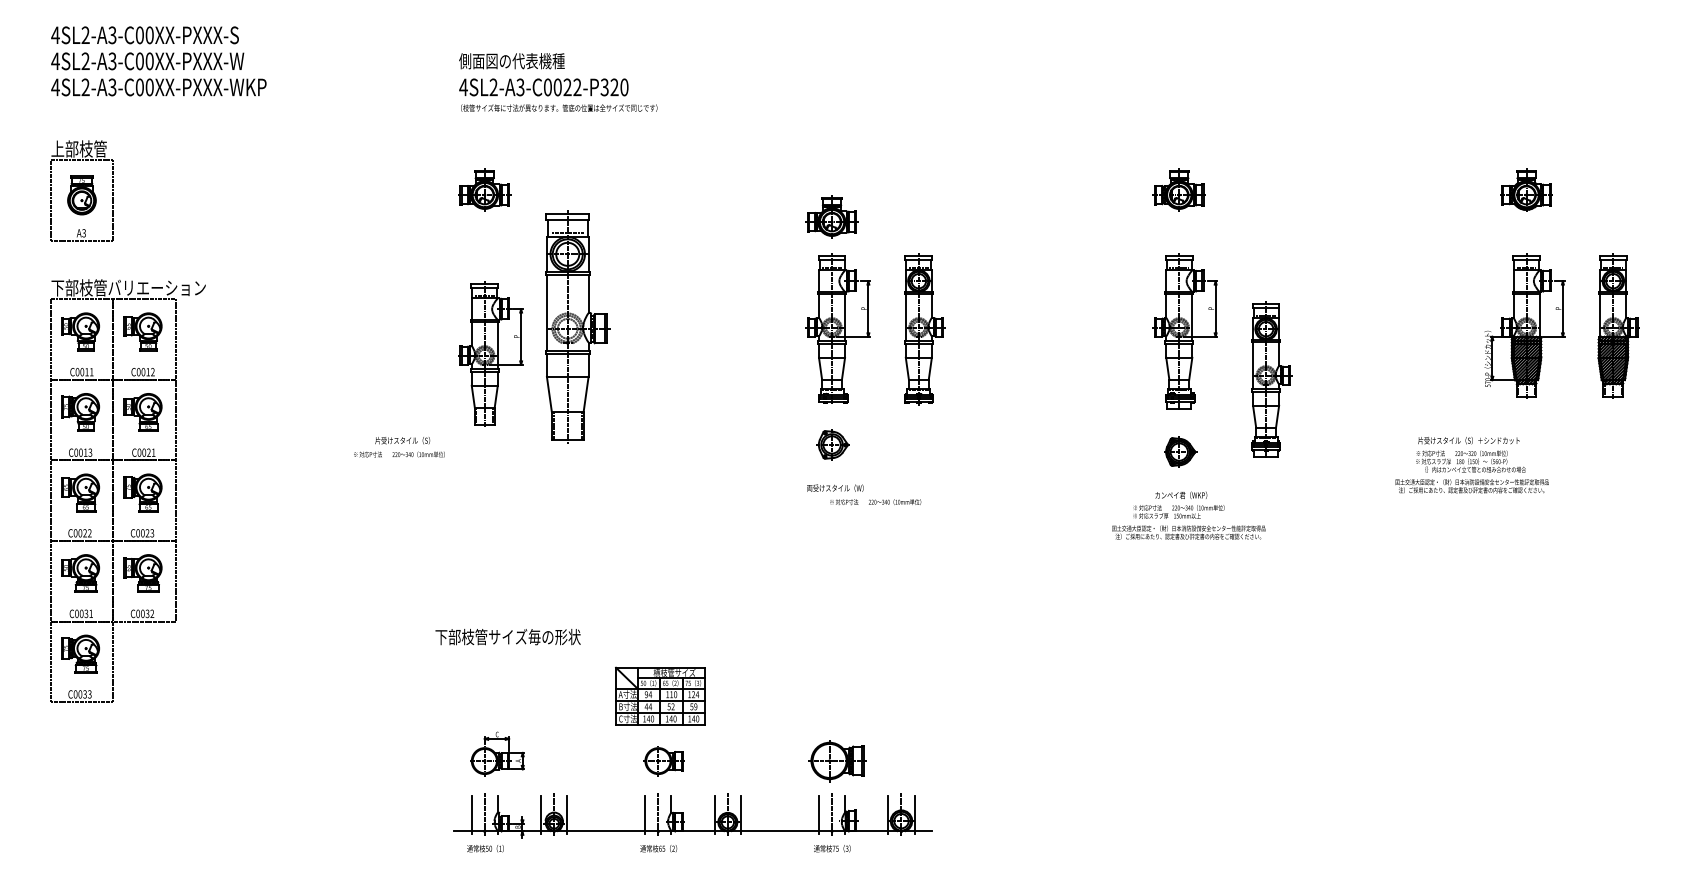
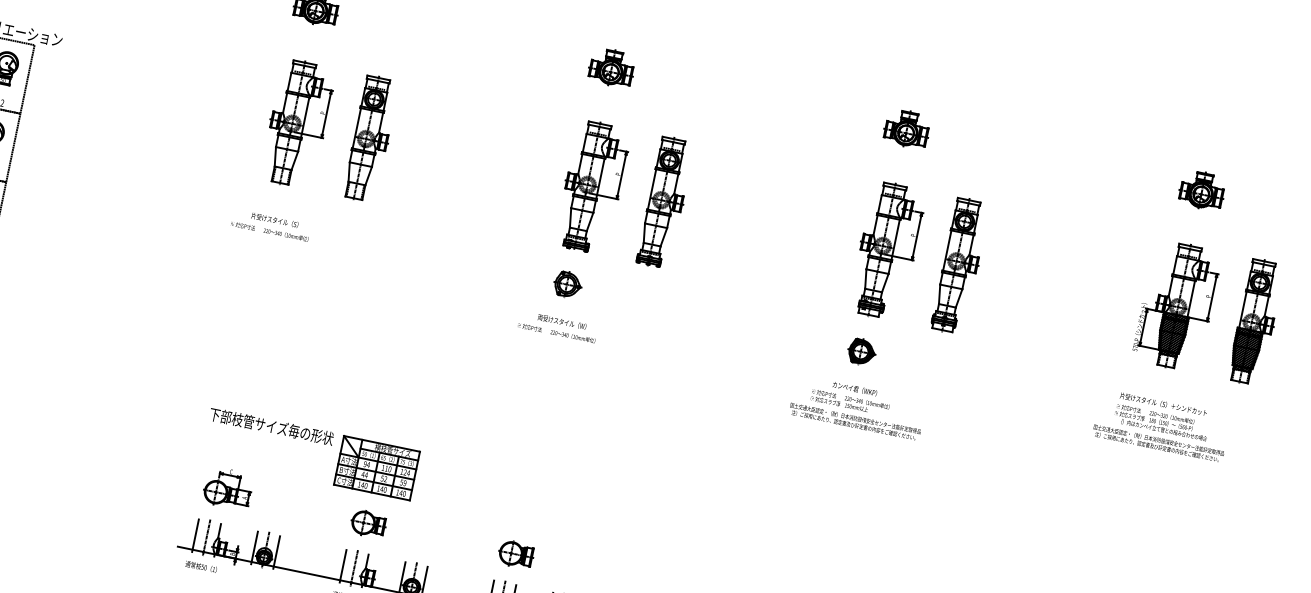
part: (831, 216) -> (611, 67), moved
part: (577, 325) -> (371, 138), size x0.62
part: (490, 353) -> (297, 122), moved
part: (1271, 379) -> (960, 265), moved
text: (399, 447) -> (271, 225), moved
text: (1471, 465) -> (1161, 425), moved
text: (875, 502) -> (556, 333), moved
text: (507, 637) -> (271, 426), moved
part: (837, 761) -> (515, 554), size x0.71

